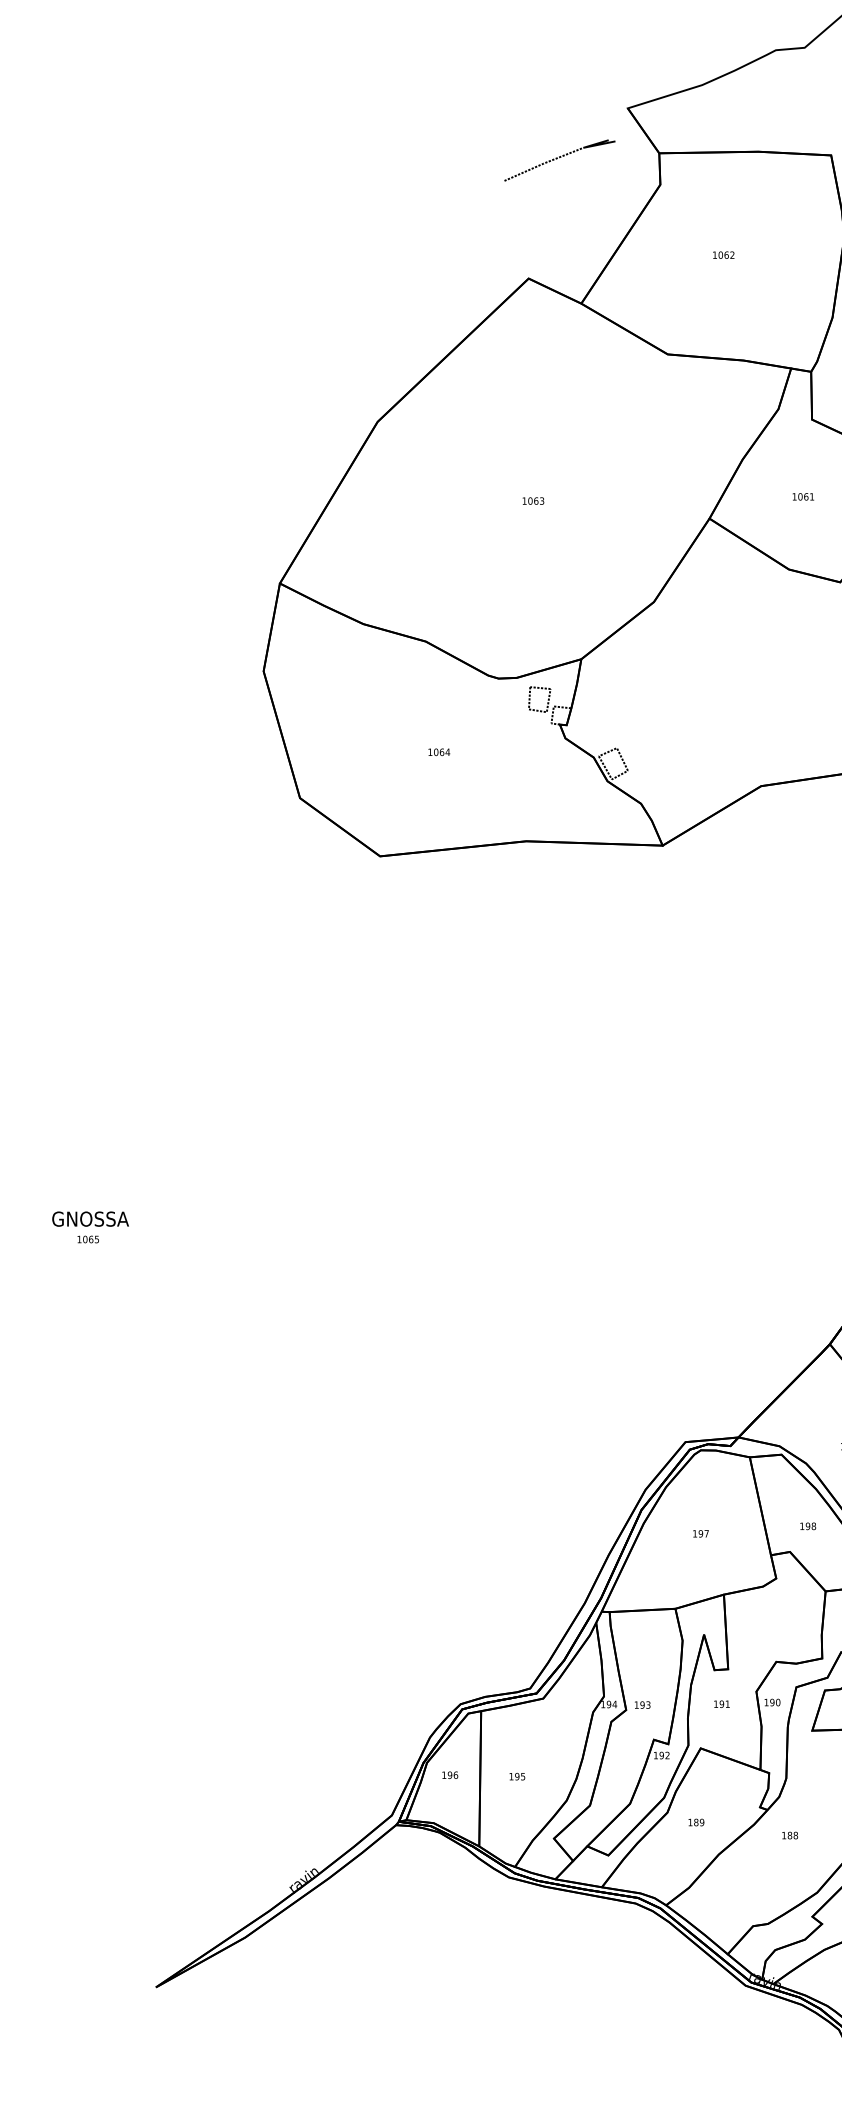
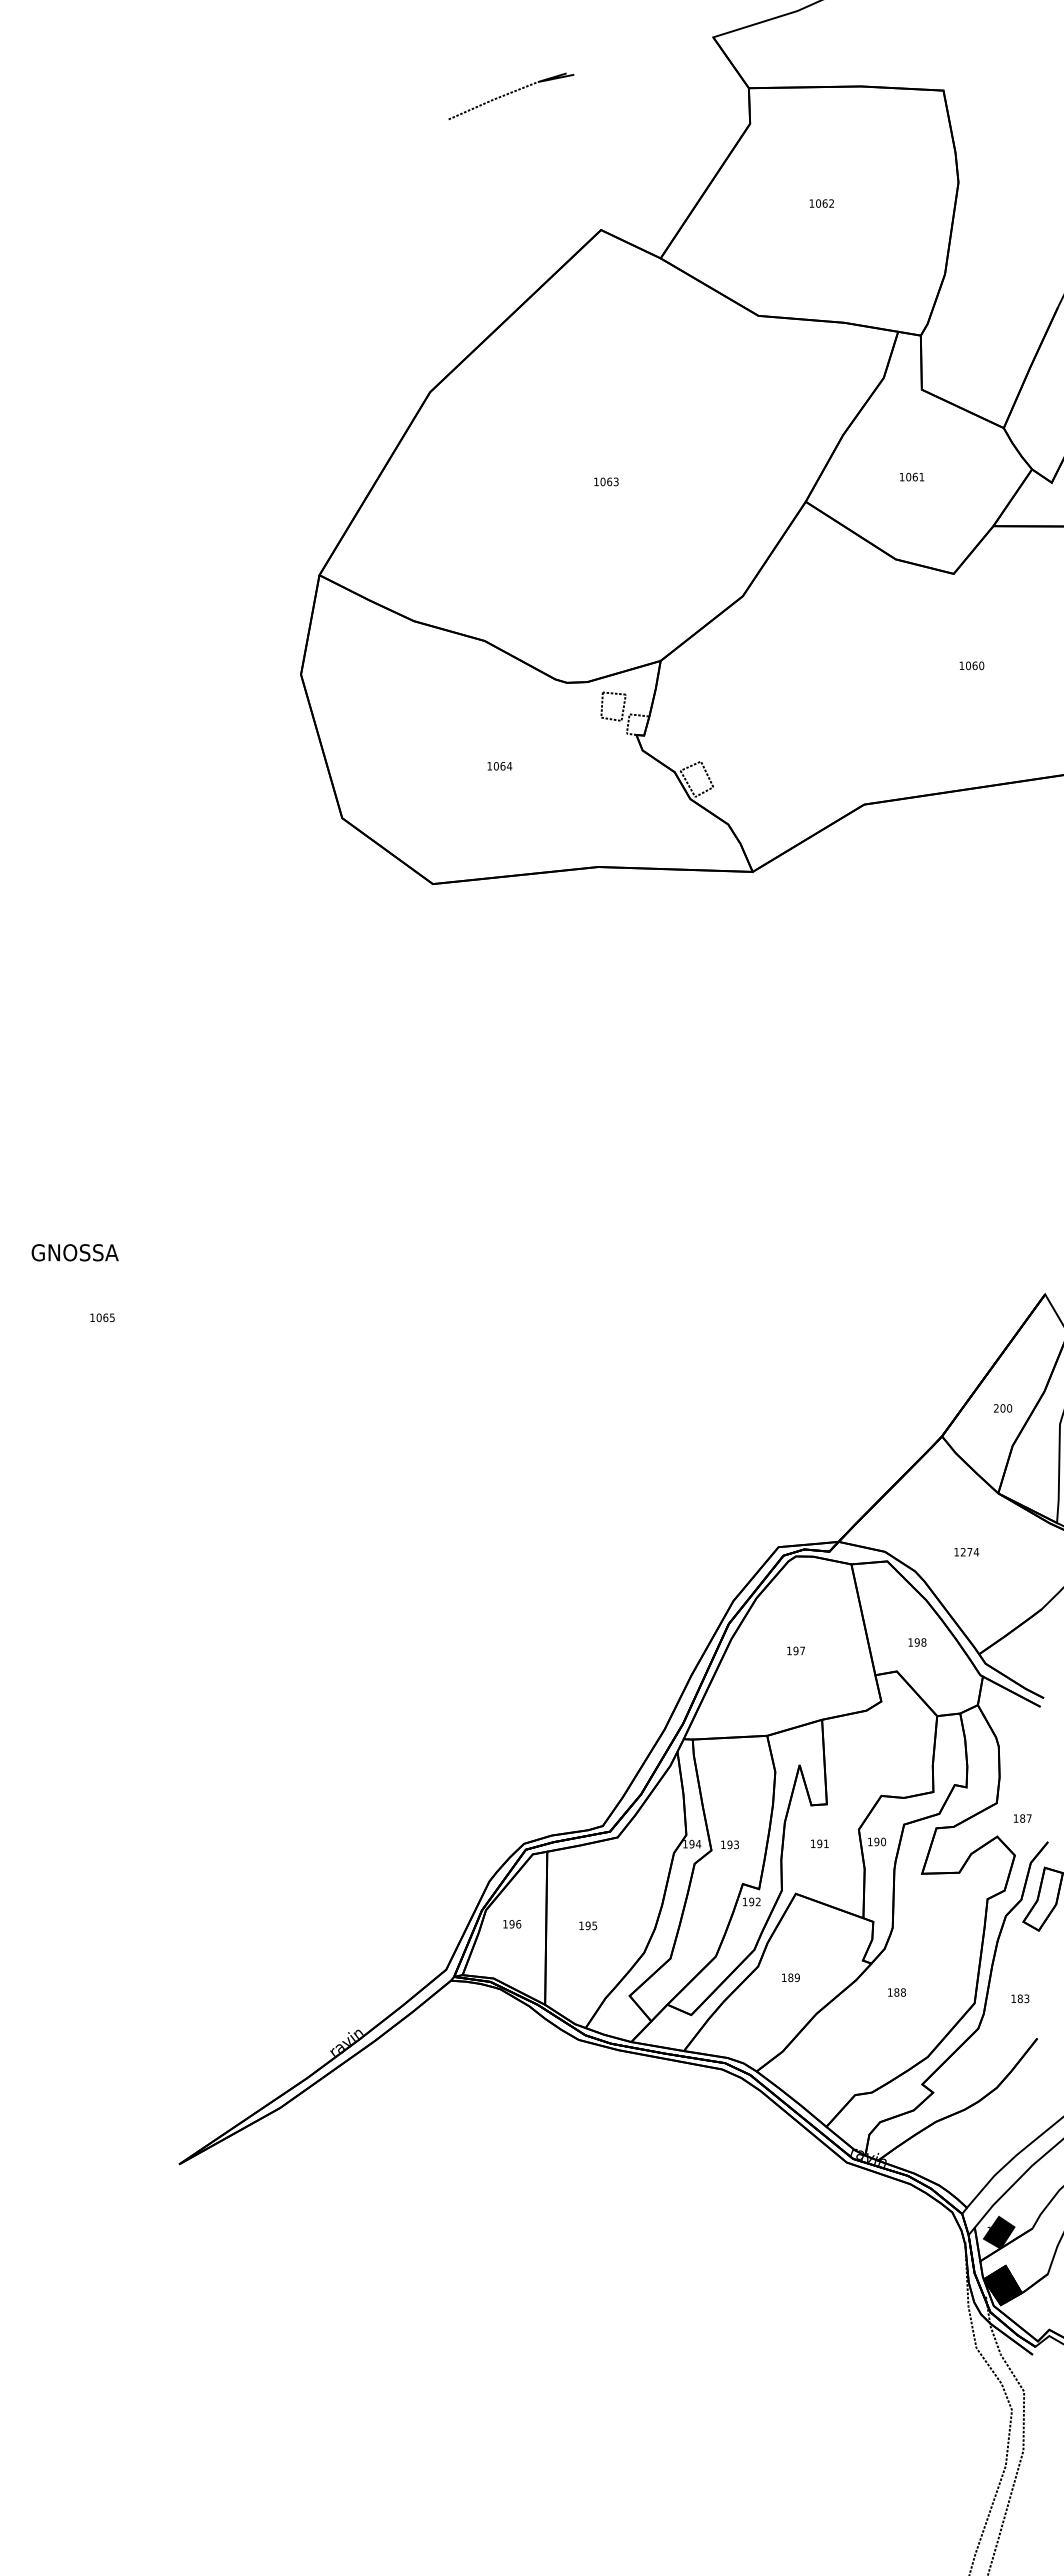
part: (559, 160) -> (511, 96), moved
text: (90, 1218) -> (74, 1252), moved

